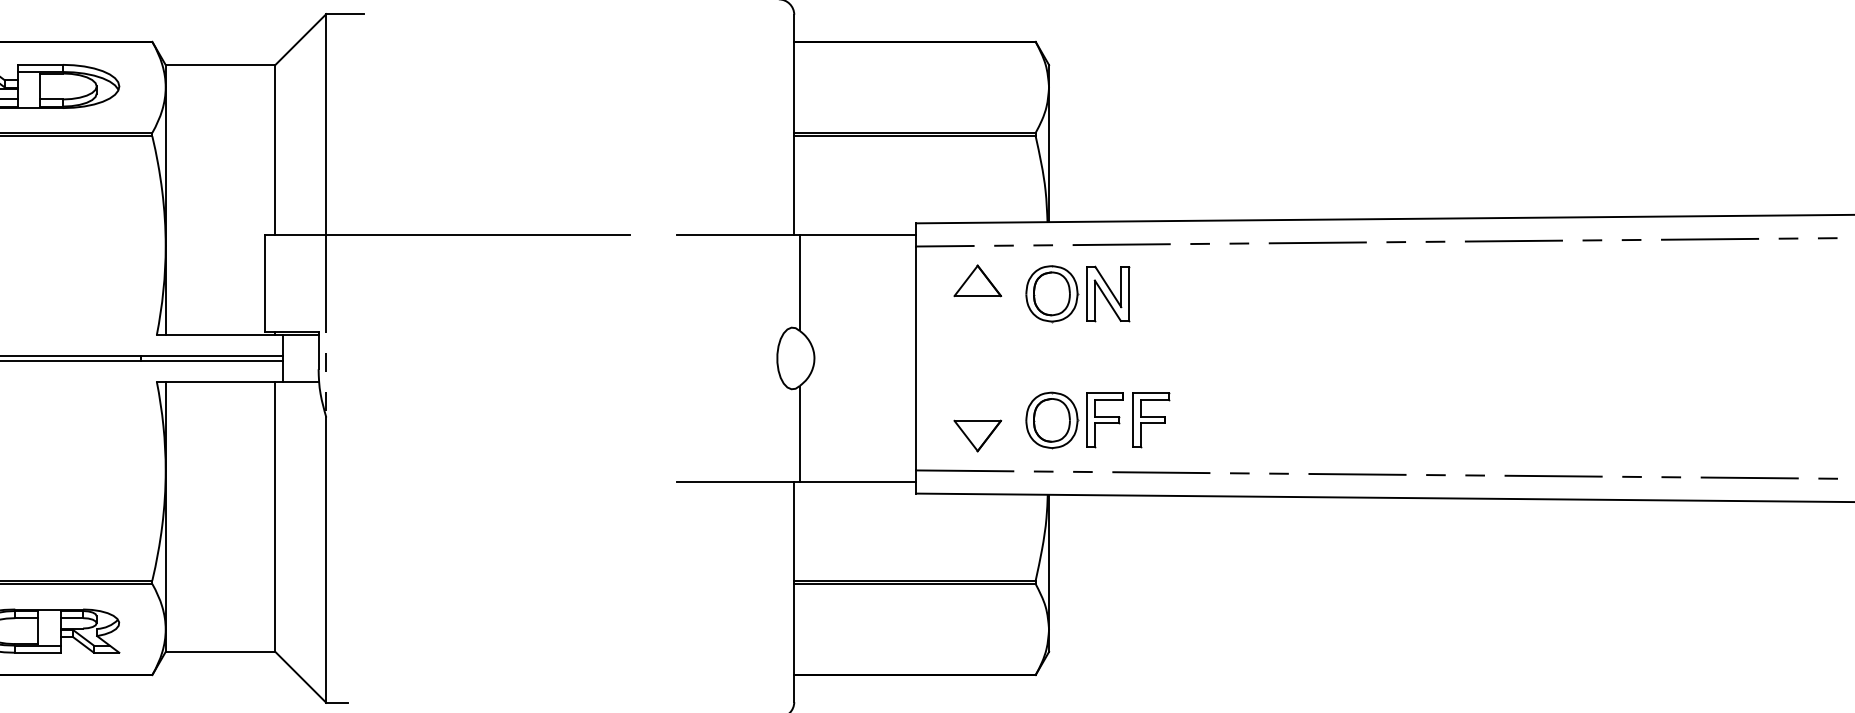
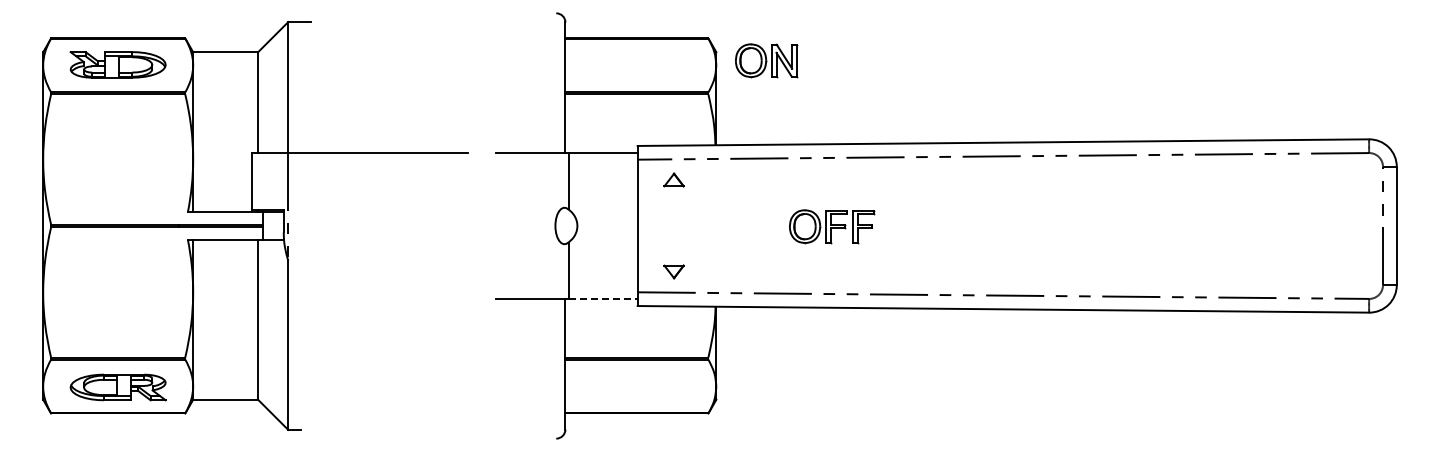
part: (976, 279) -> (673, 179), size x0.7
part: (1078, 293) -> (766, 60), moved
part: (1098, 420) -> (832, 226), moved
part: (976, 435) -> (673, 271), size x0.7
line: (858, 482) -> (603, 299), solid -> dashed

